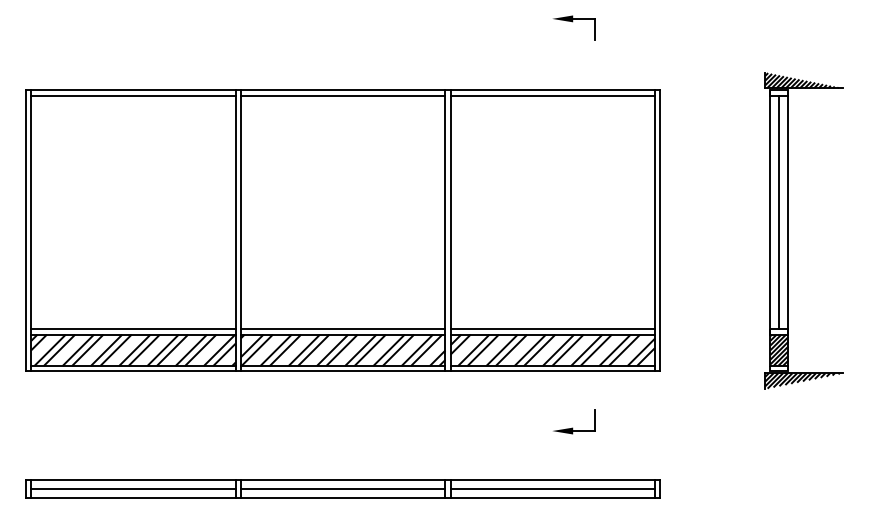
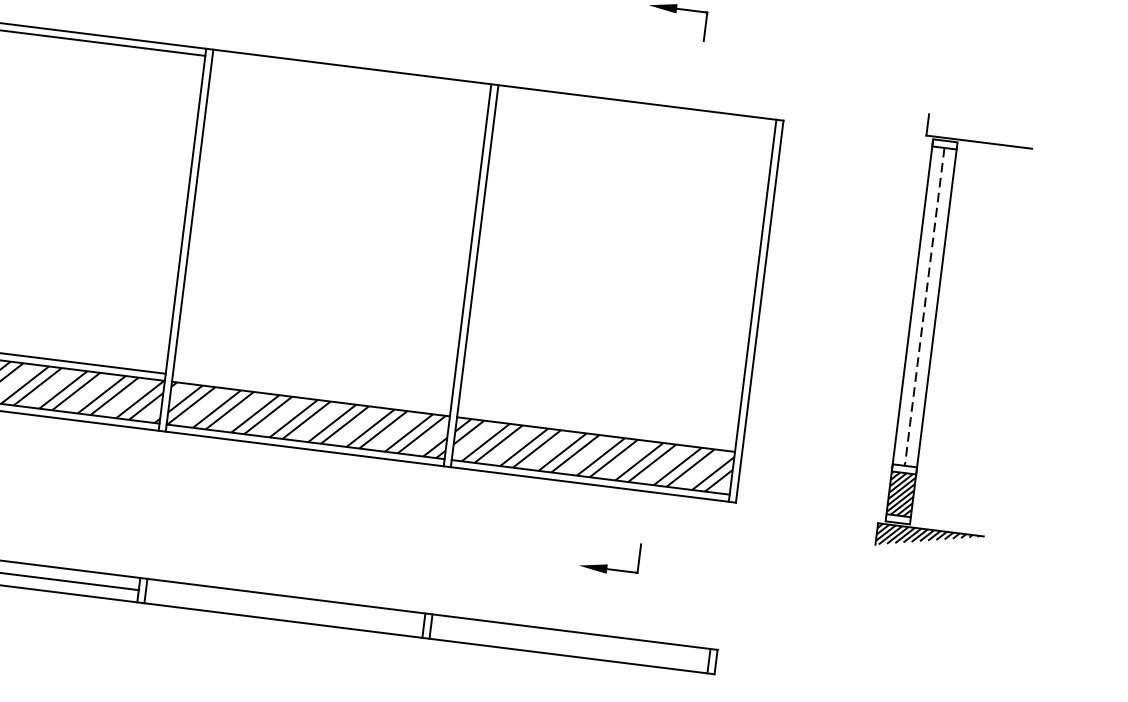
hatch: (803, 80) -> (979, 131), removed
line: (343, 95) -> (351, 74), removed
line: (552, 95) -> (635, 109), removed
line: (779, 212) -> (924, 306), solid -> dashed
line: (343, 329) -> (312, 392), removed
line: (552, 329) -> (596, 427), removed
line: (343, 488) -> (285, 608), removed
line: (552, 488) -> (569, 643), removed

